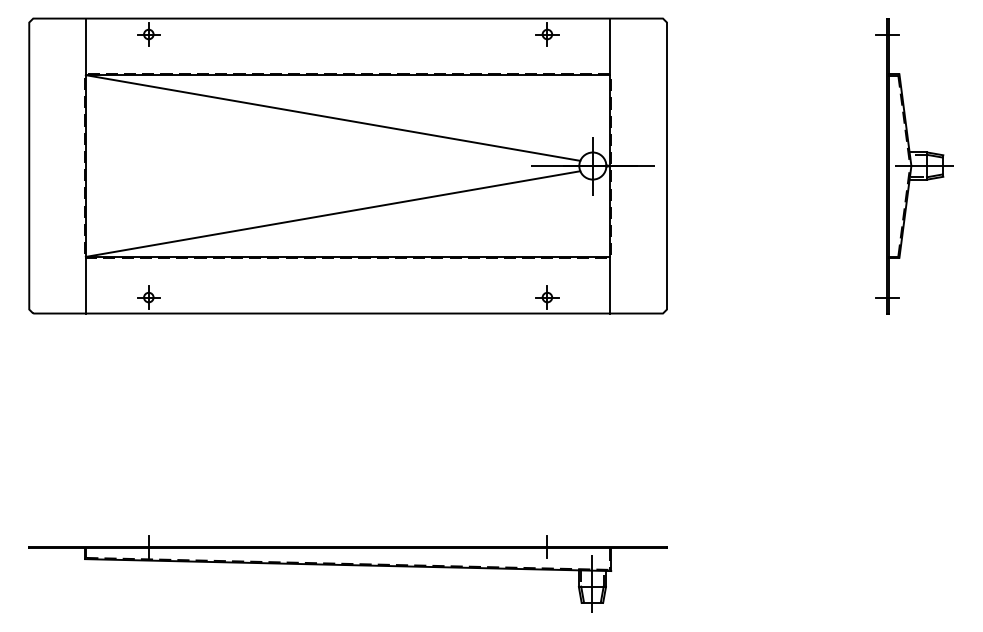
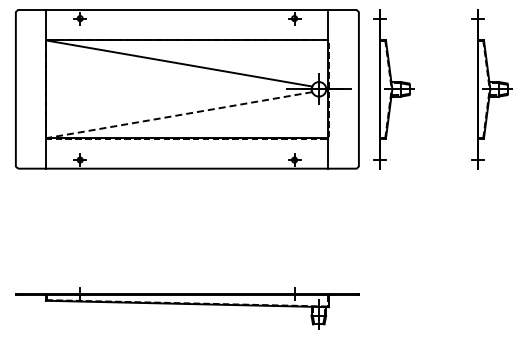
part: (731, 166) -> (393, 89), added
line: (333, 214) -> (179, 115), solid -> dashed

